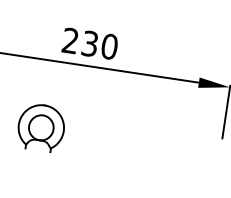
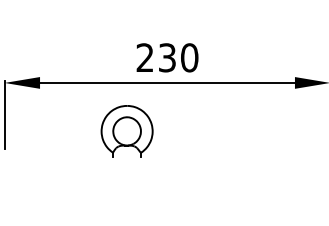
part: (40, 127) -> (126, 131), moved

